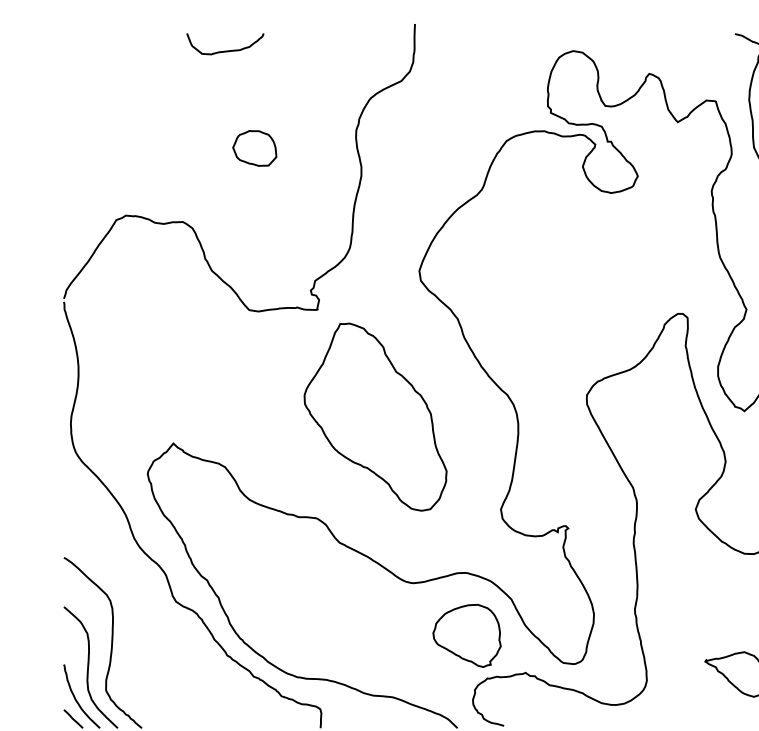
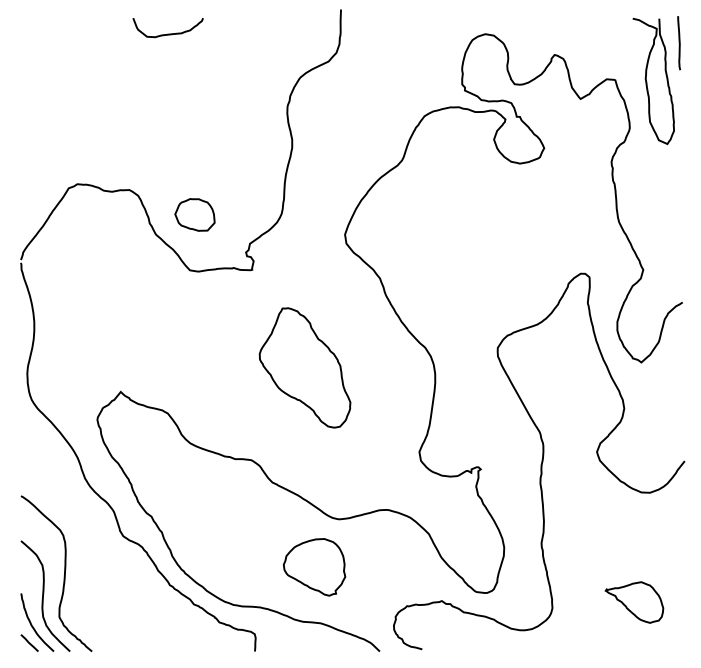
part: (254, 147) -> (194, 214), moved
part: (374, 416) -> (304, 367), size x0.7
part: (467, 636) -> (314, 567), moved

